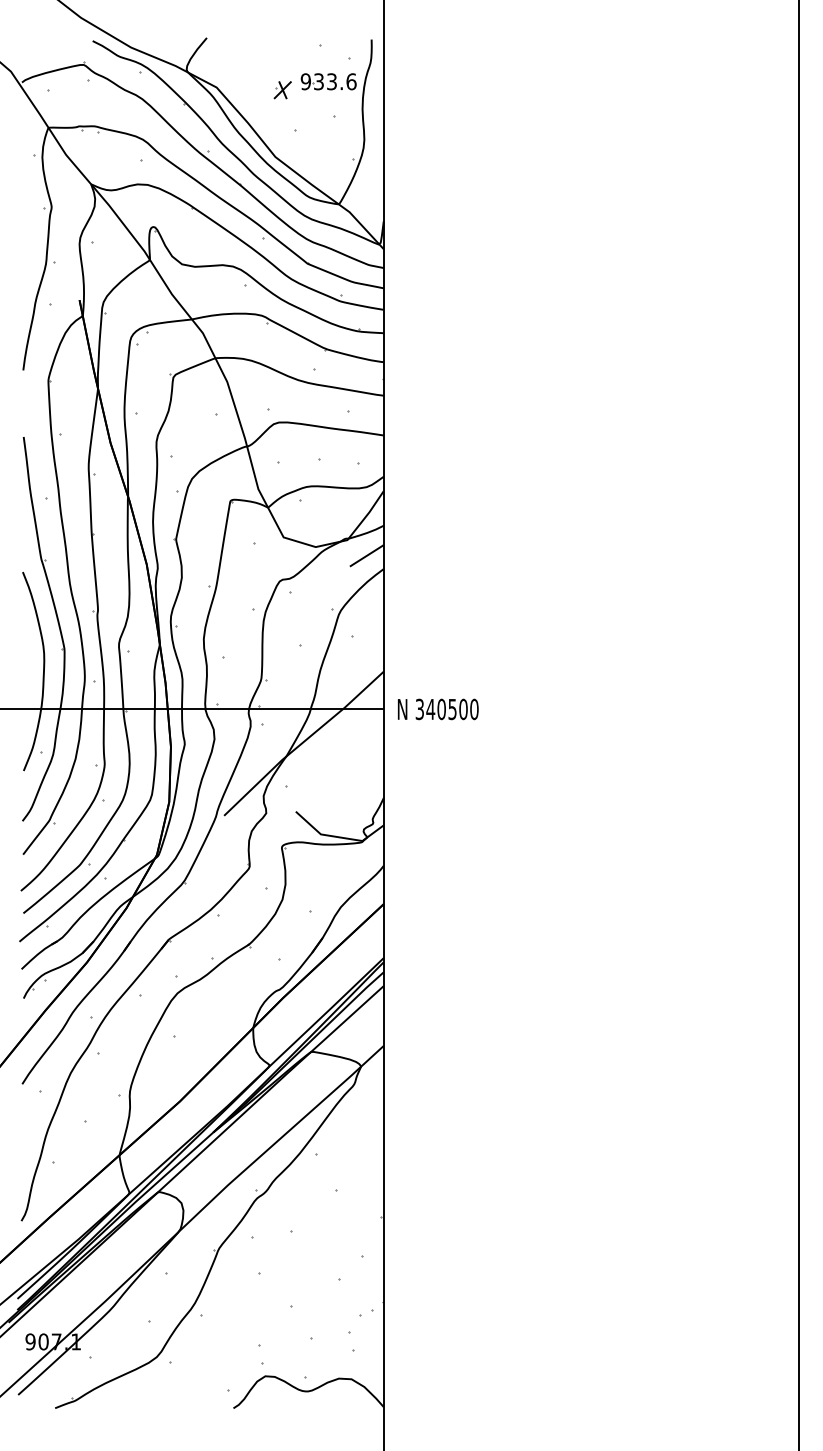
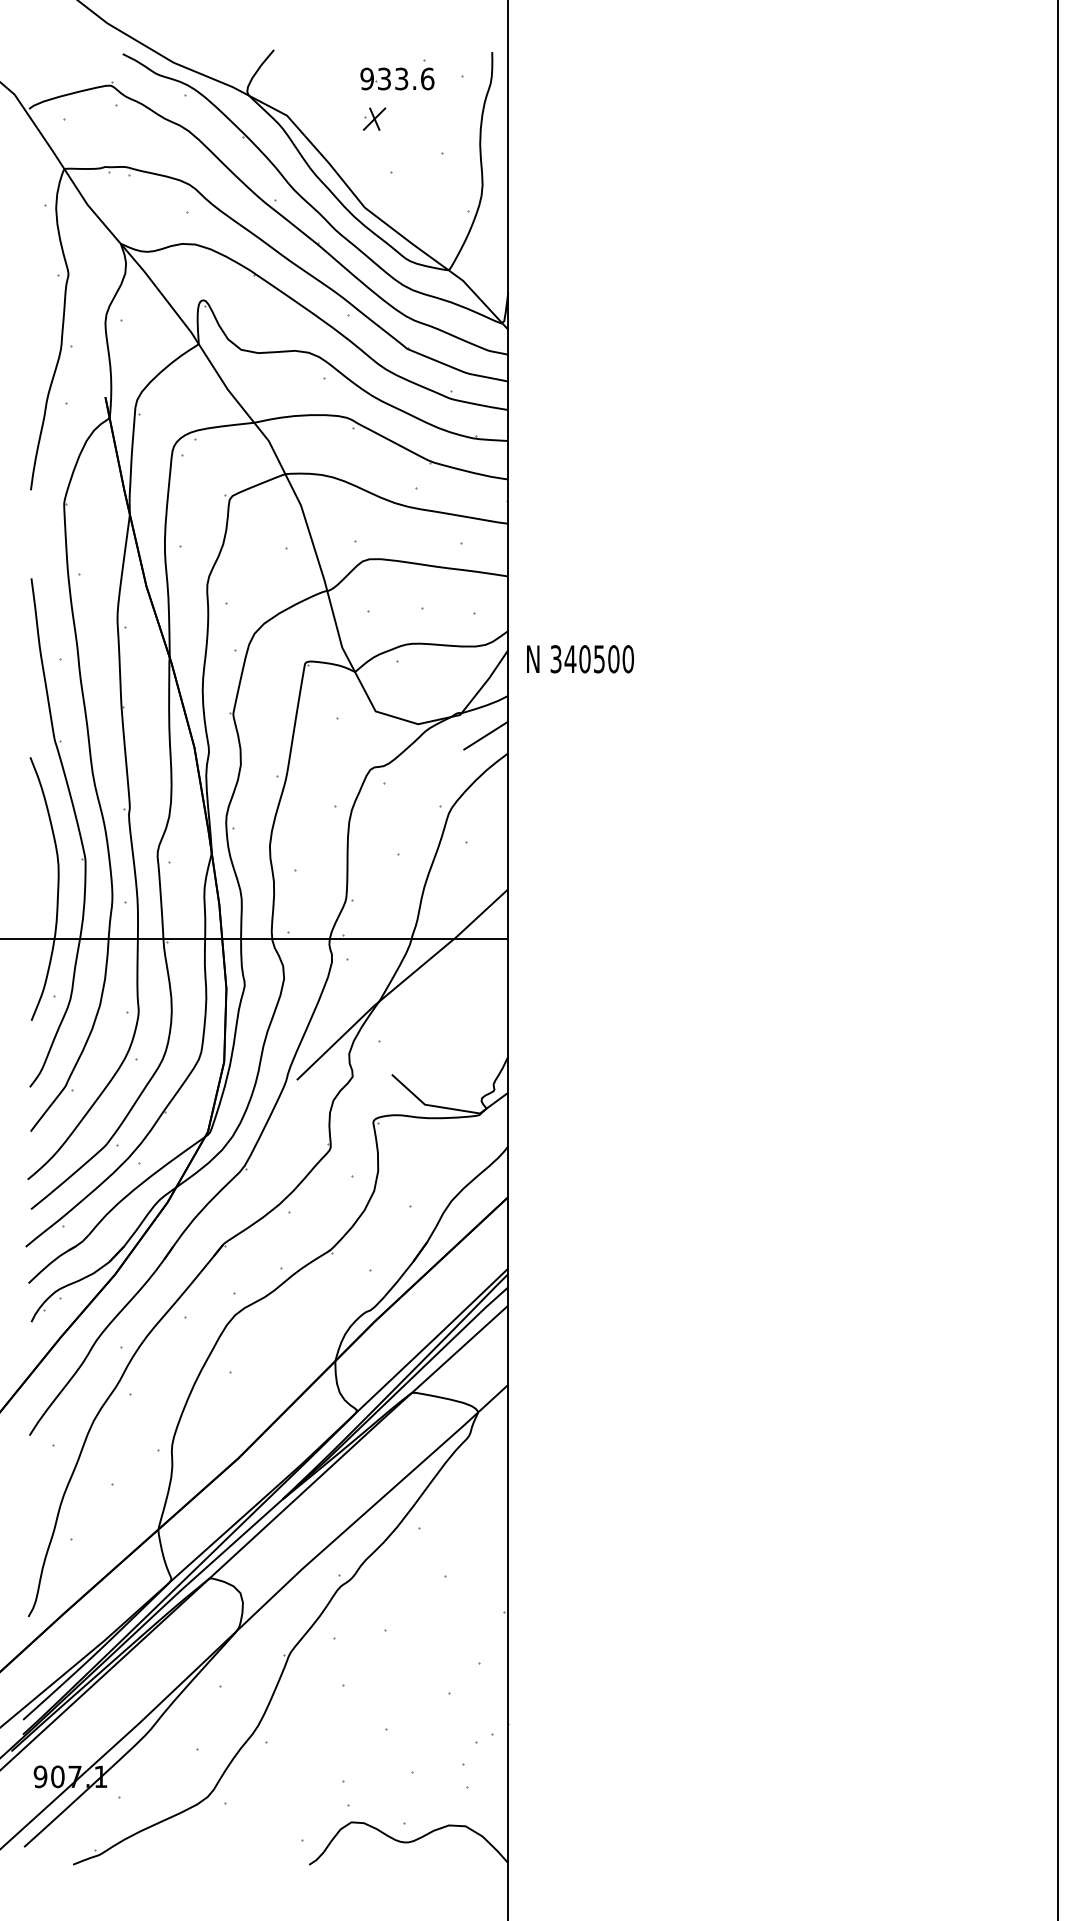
part: (328, 81) -> (397, 78), moved
text: (438, 709) -> (580, 659), moved

